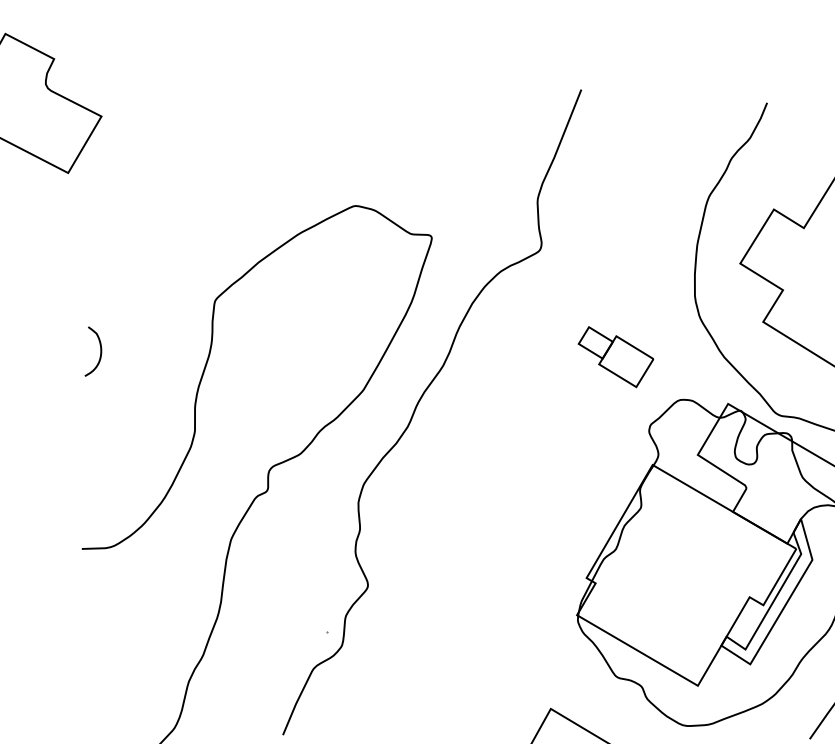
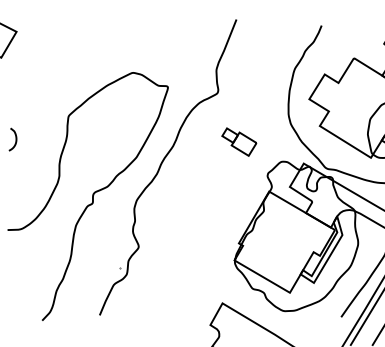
part: (616, 355) -> (239, 141), moved

